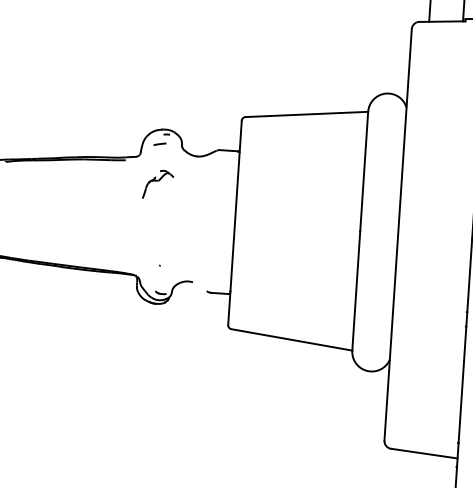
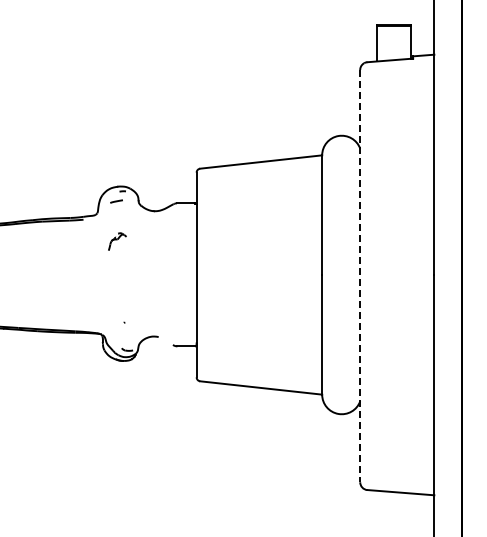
part: (158, 184) -> (117, 241), size x0.6
line: (398, 235) -> (360, 276), solid -> dashed

